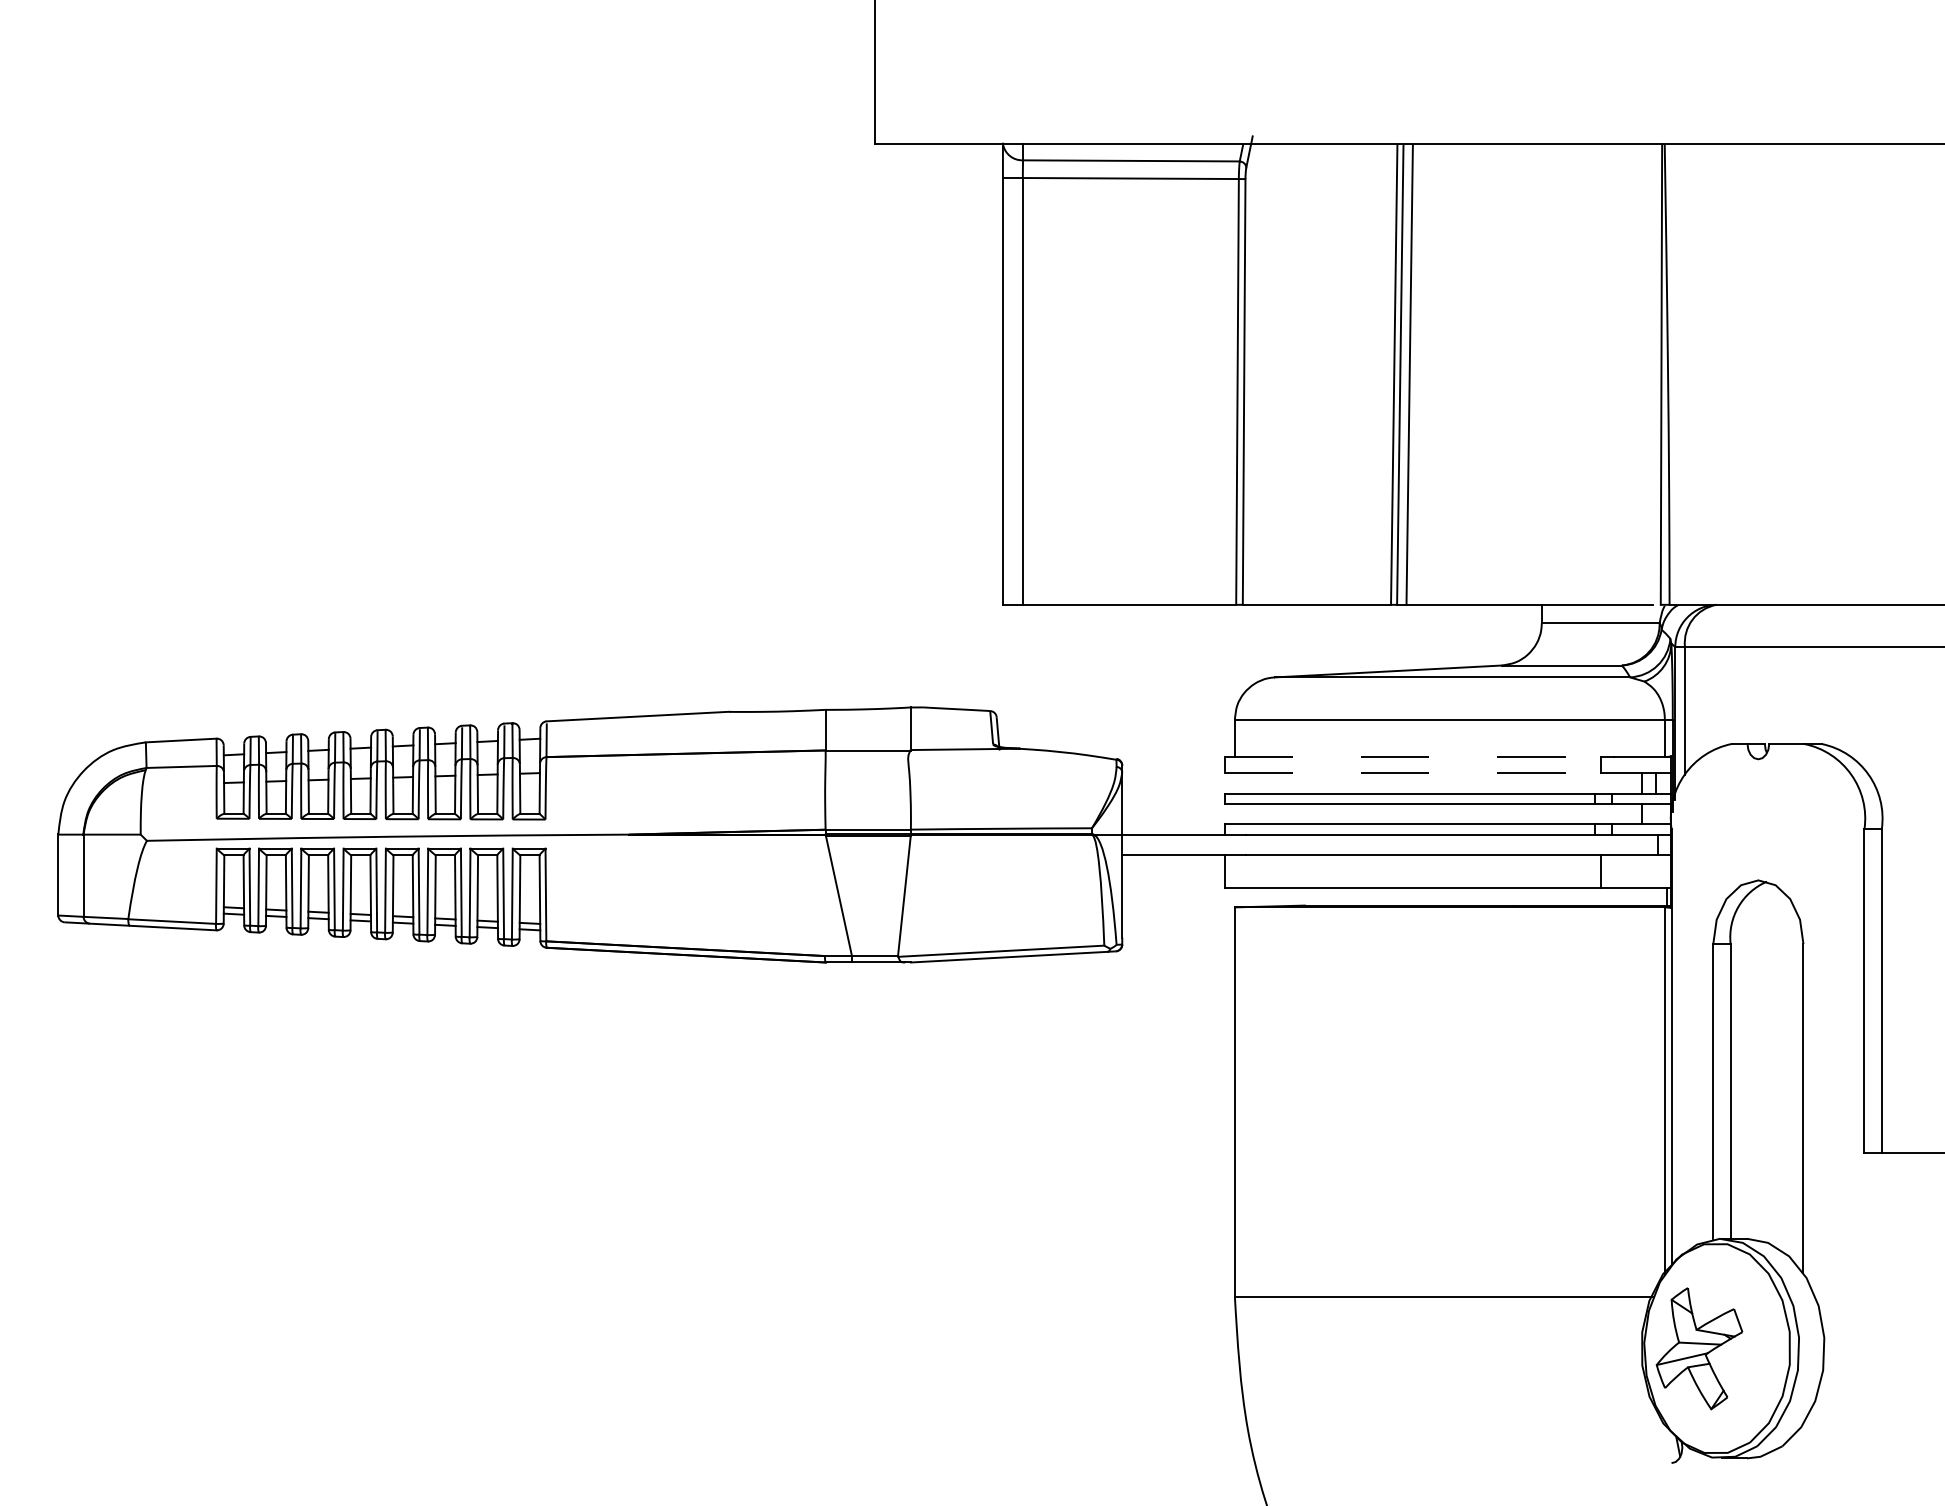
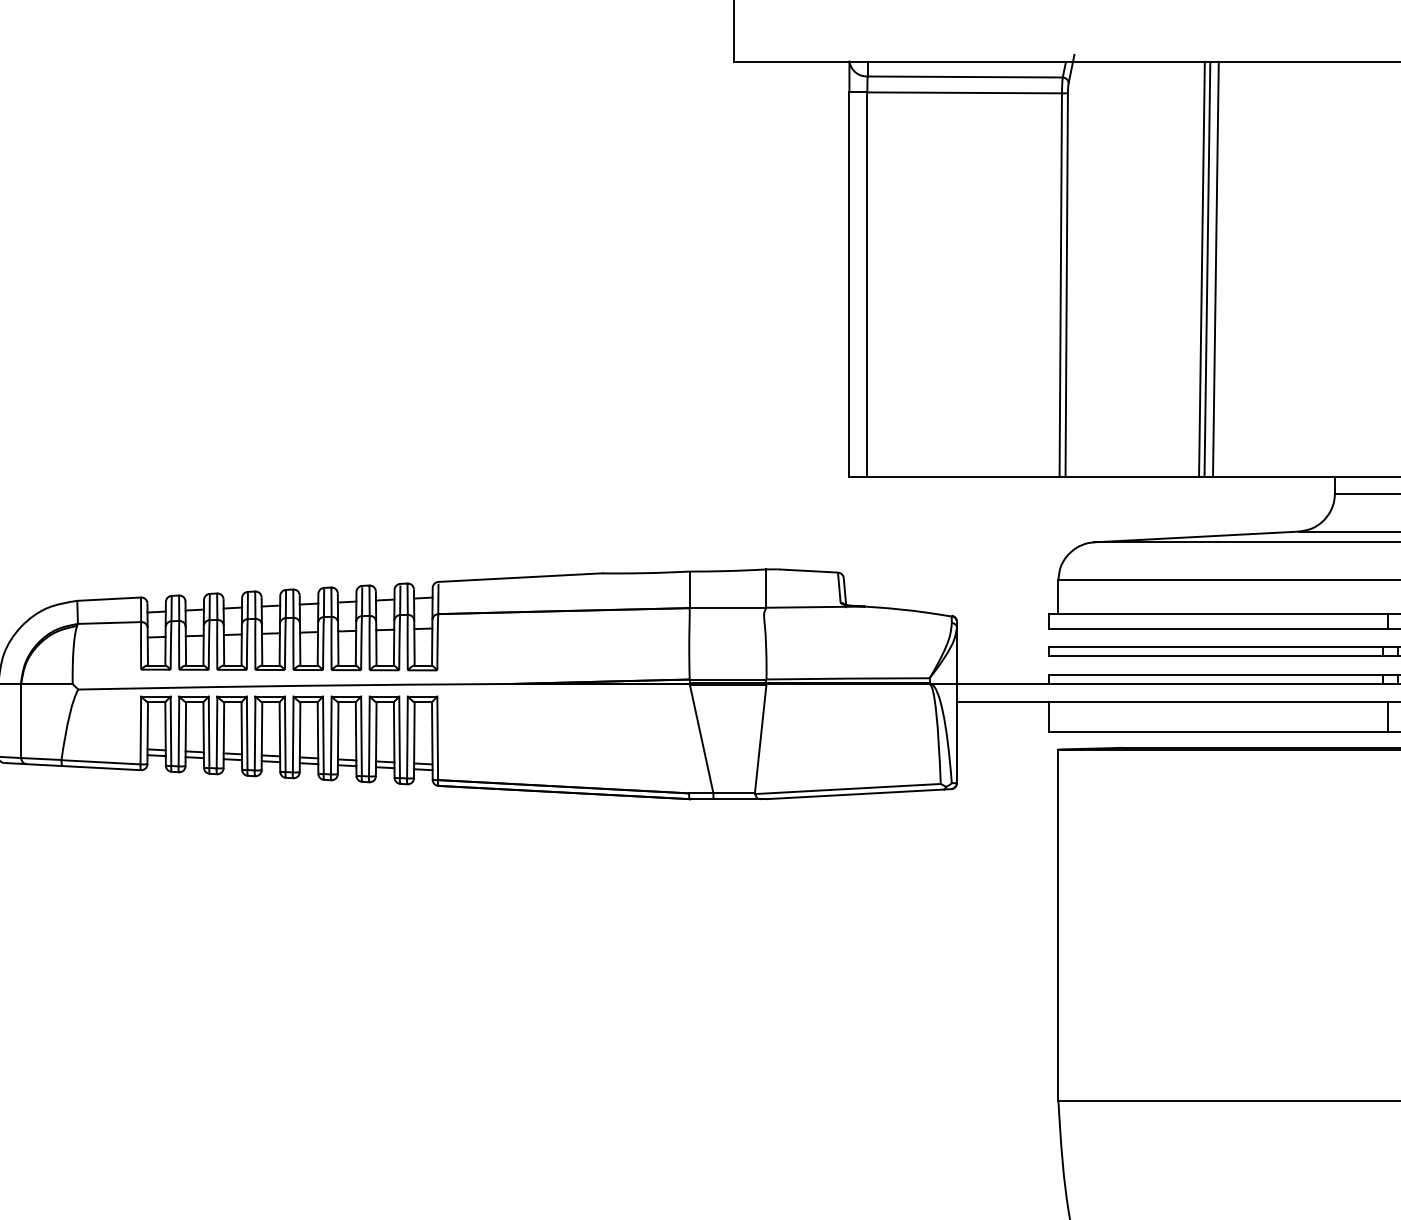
line: (1413, 757) -> (1219, 614), dashed -> solid
line: (1413, 773) -> (1219, 628), dashed -> solid

